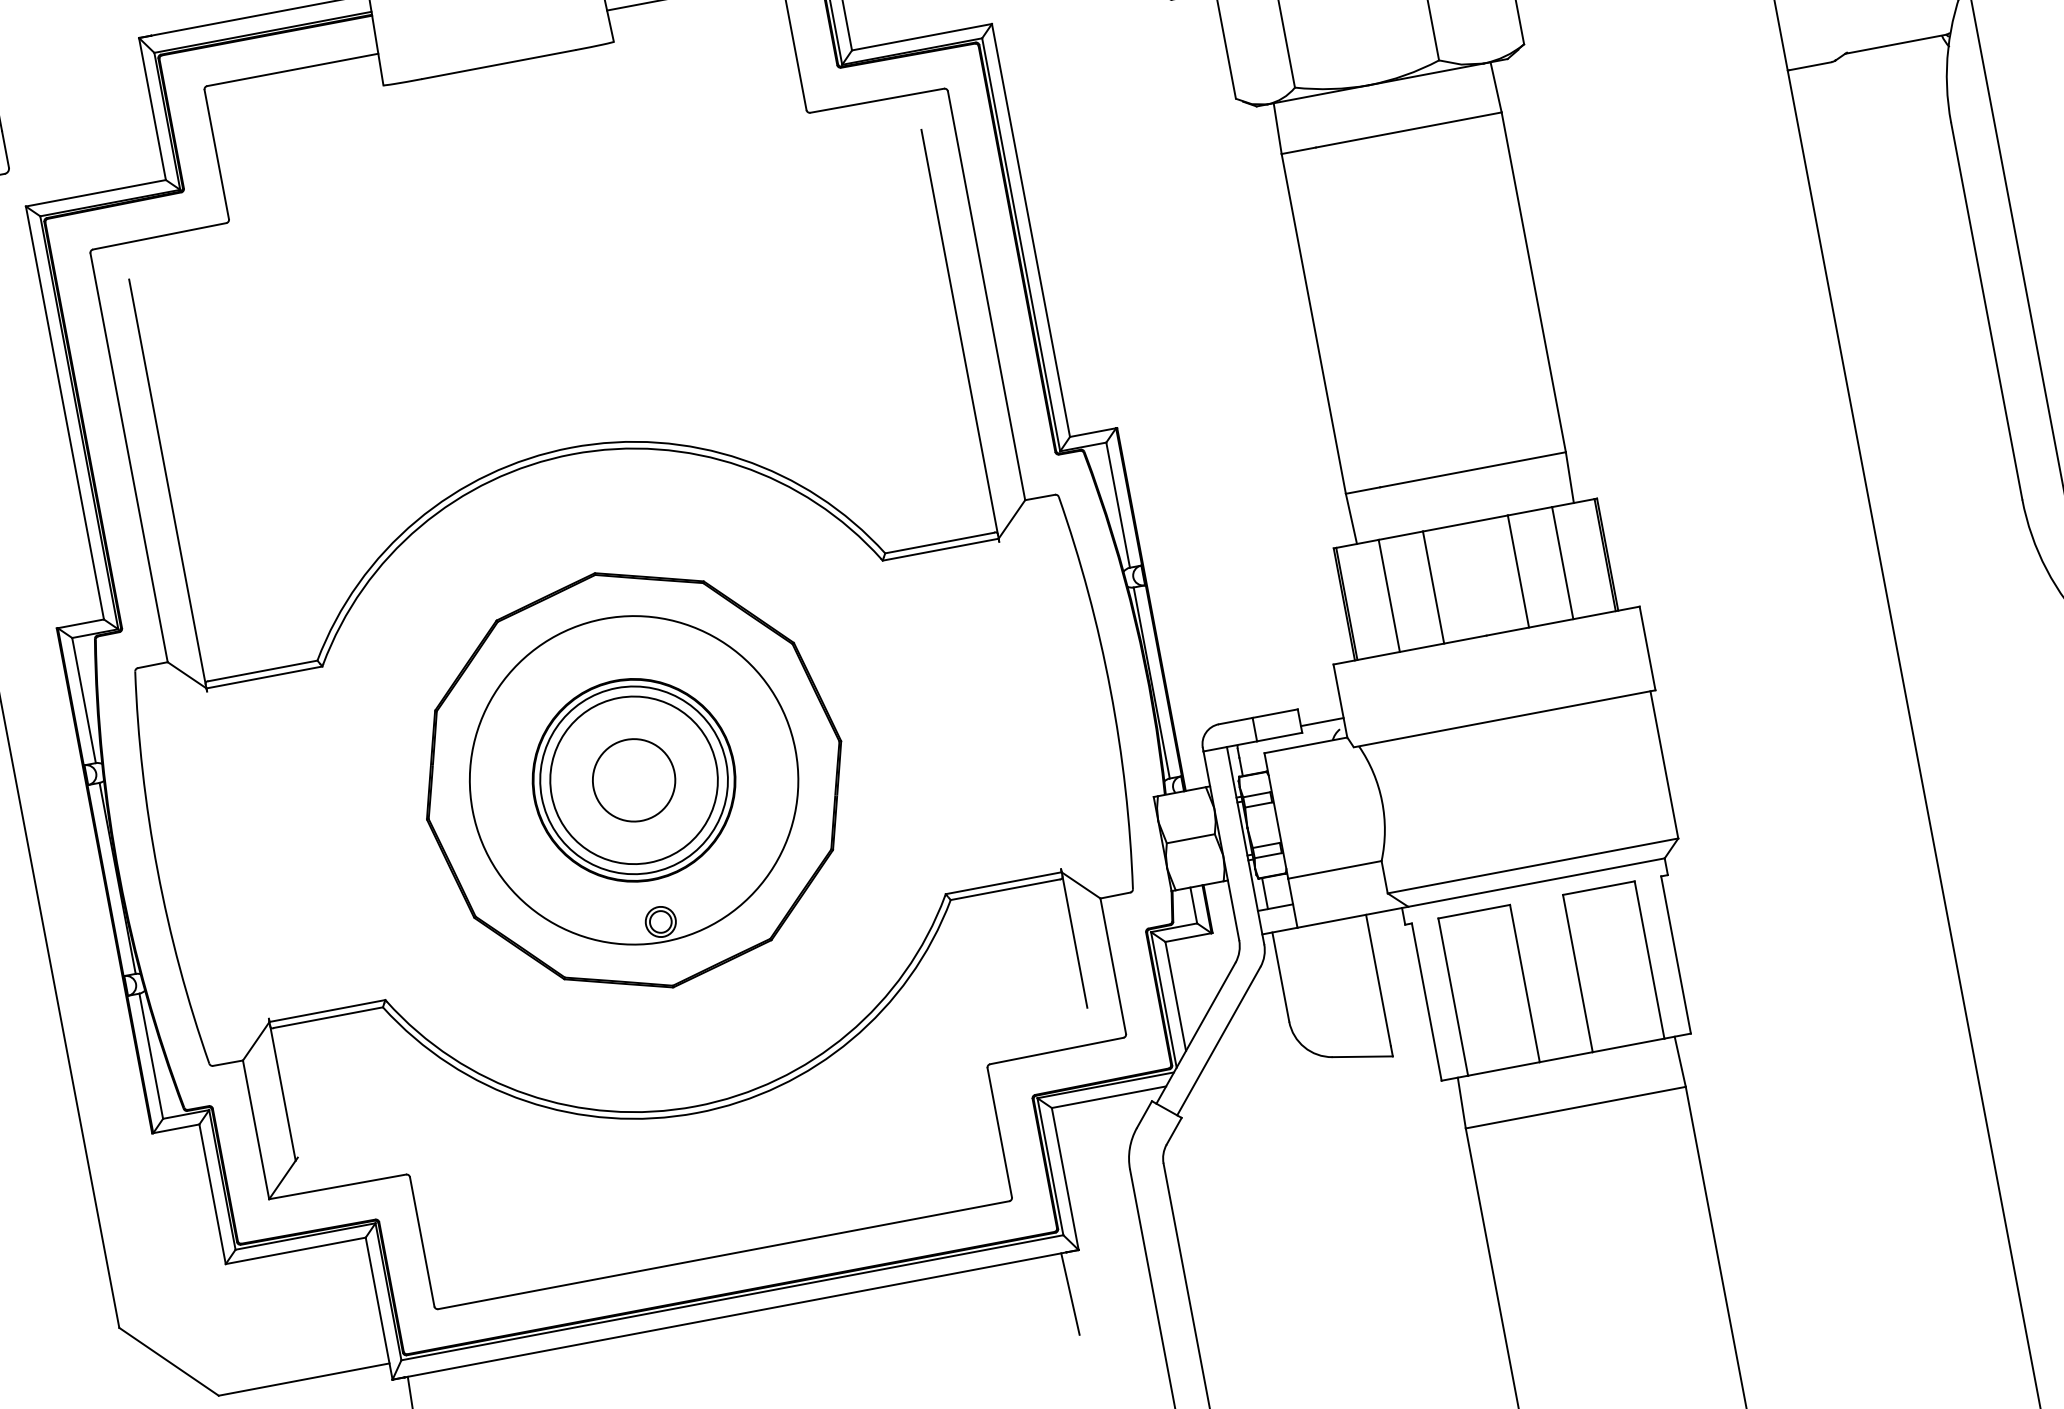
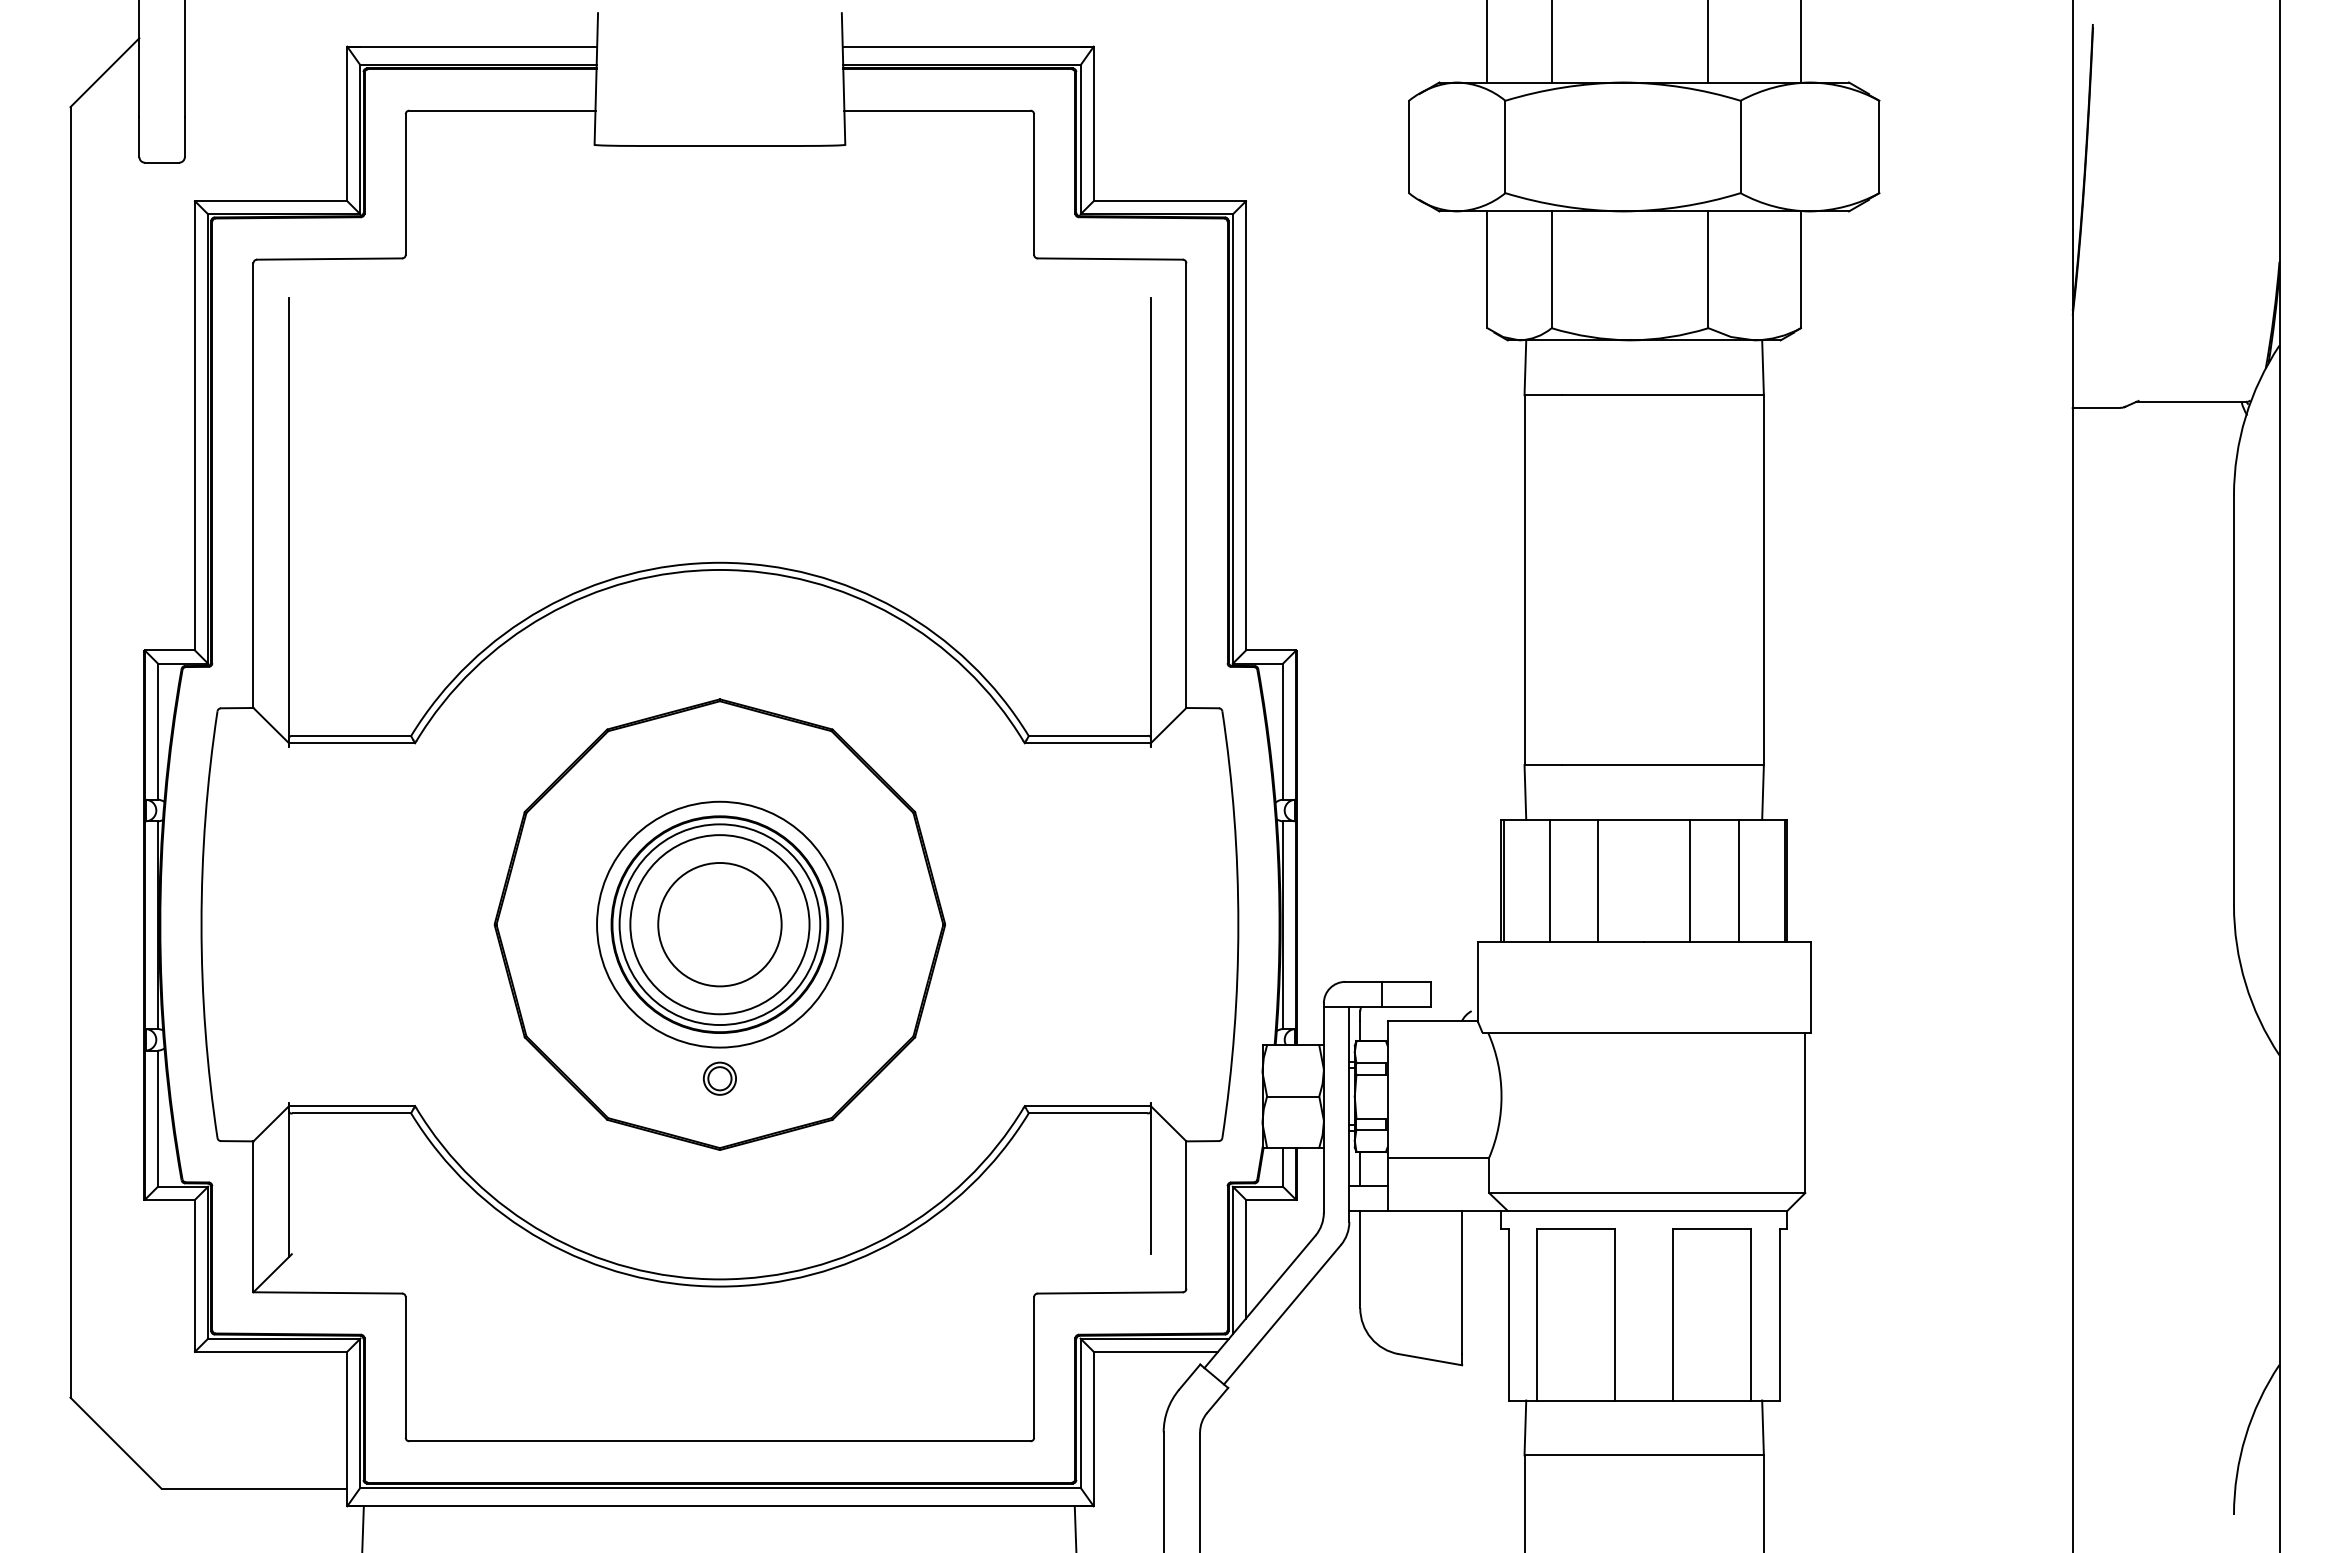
line: (1322, 722) -> (1454, 1000), removed
circle: (633, 780) -> (719, 924), size x0.7
circle: (633, 780) -> (719, 924), size x1.4

